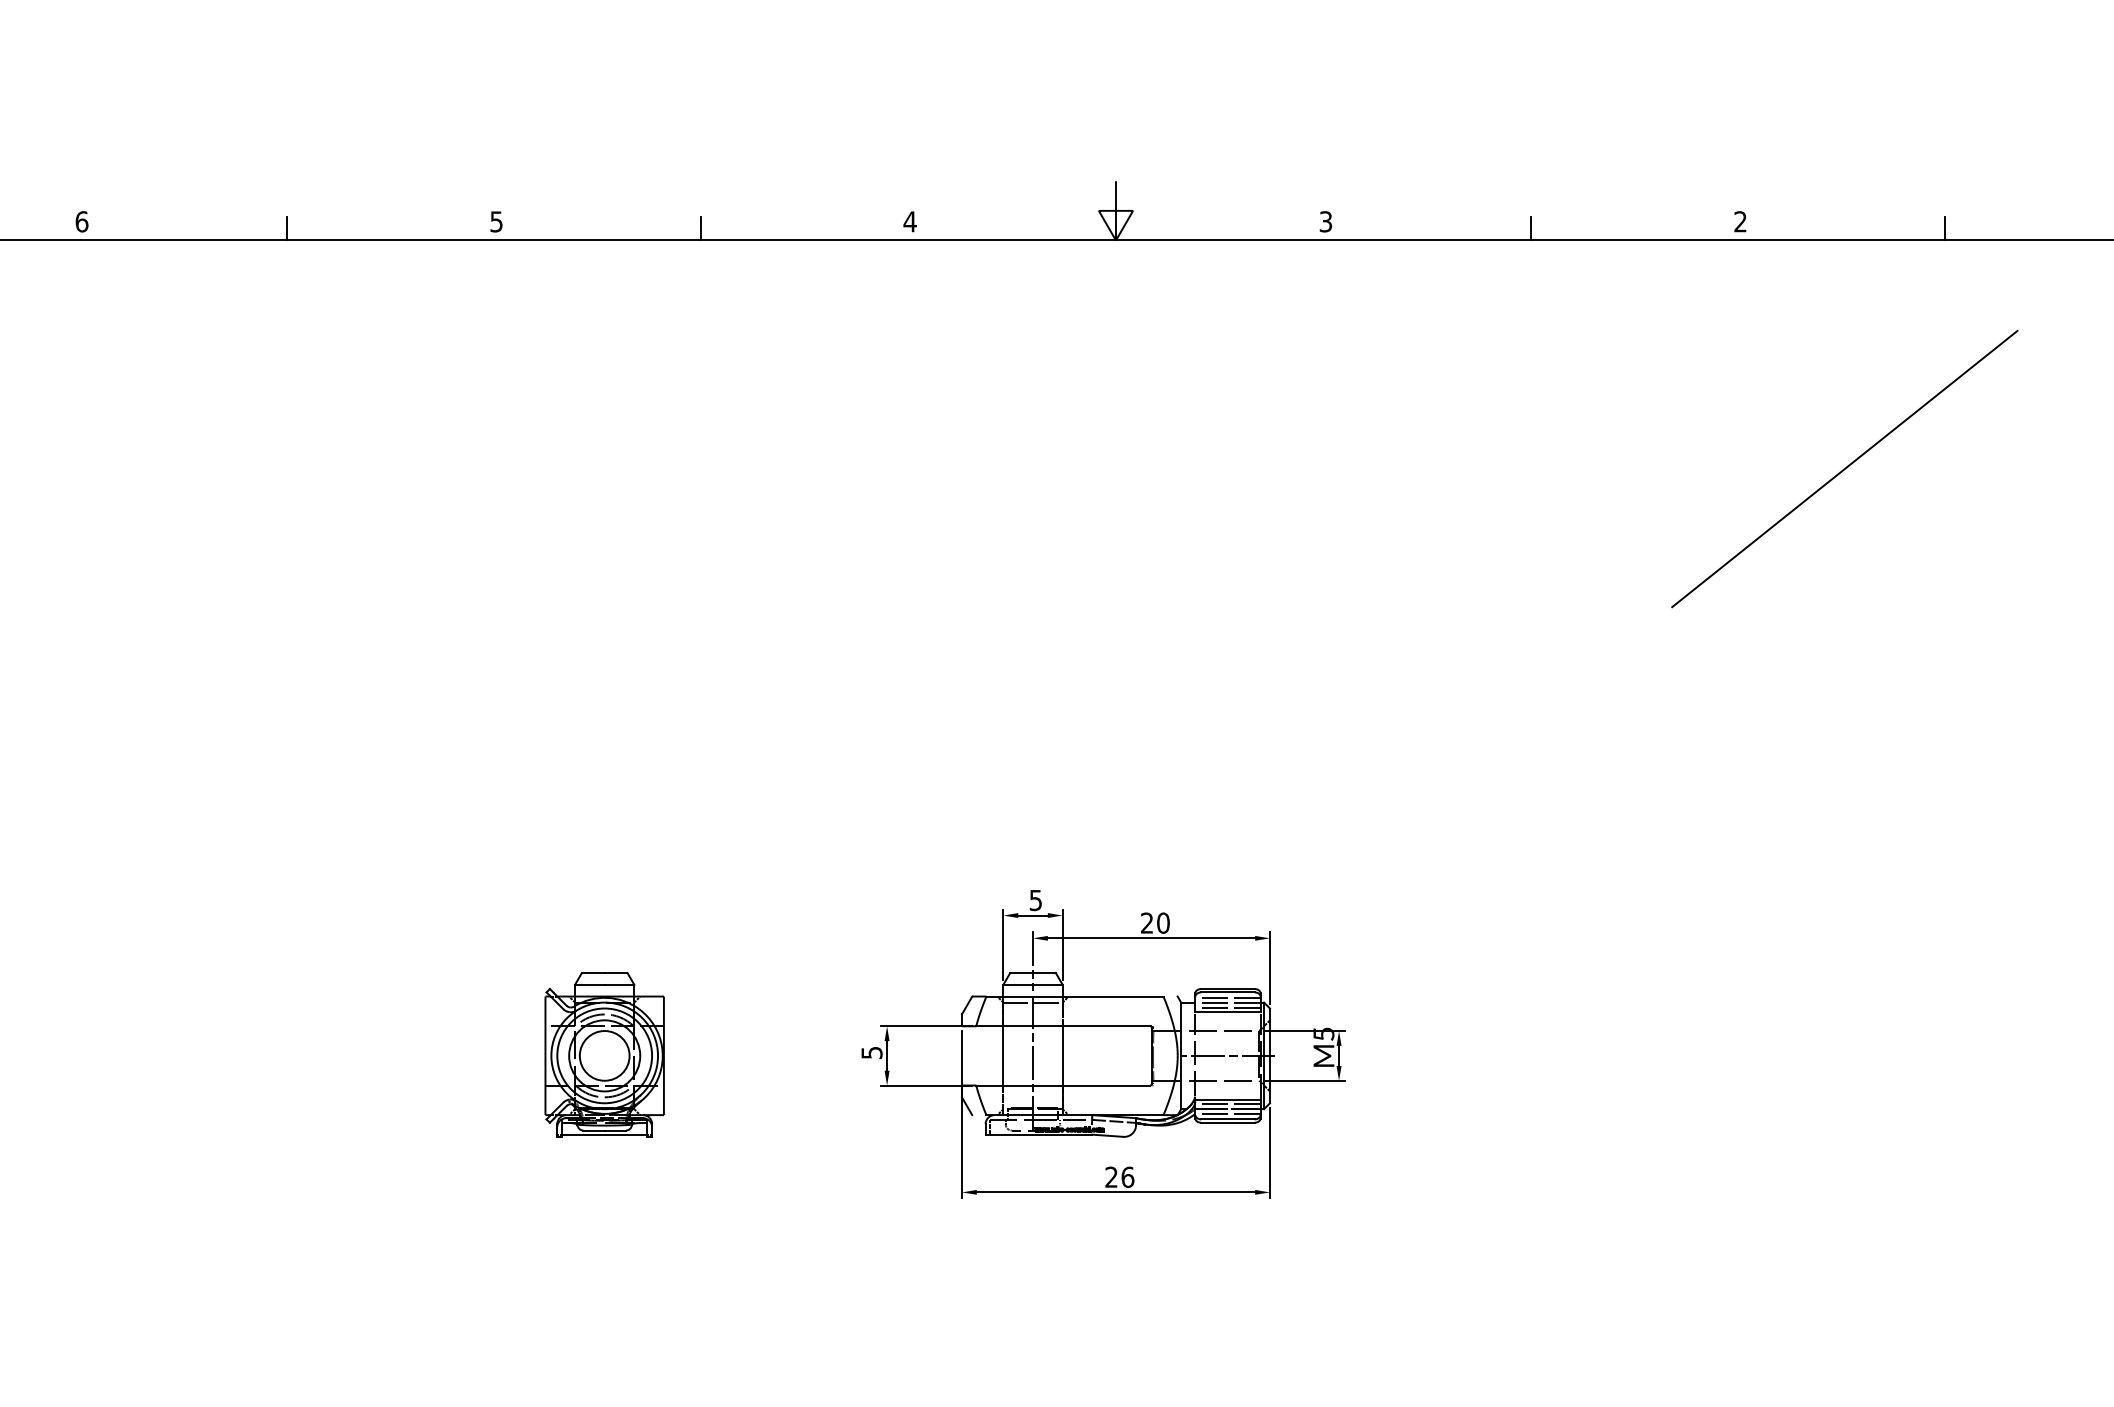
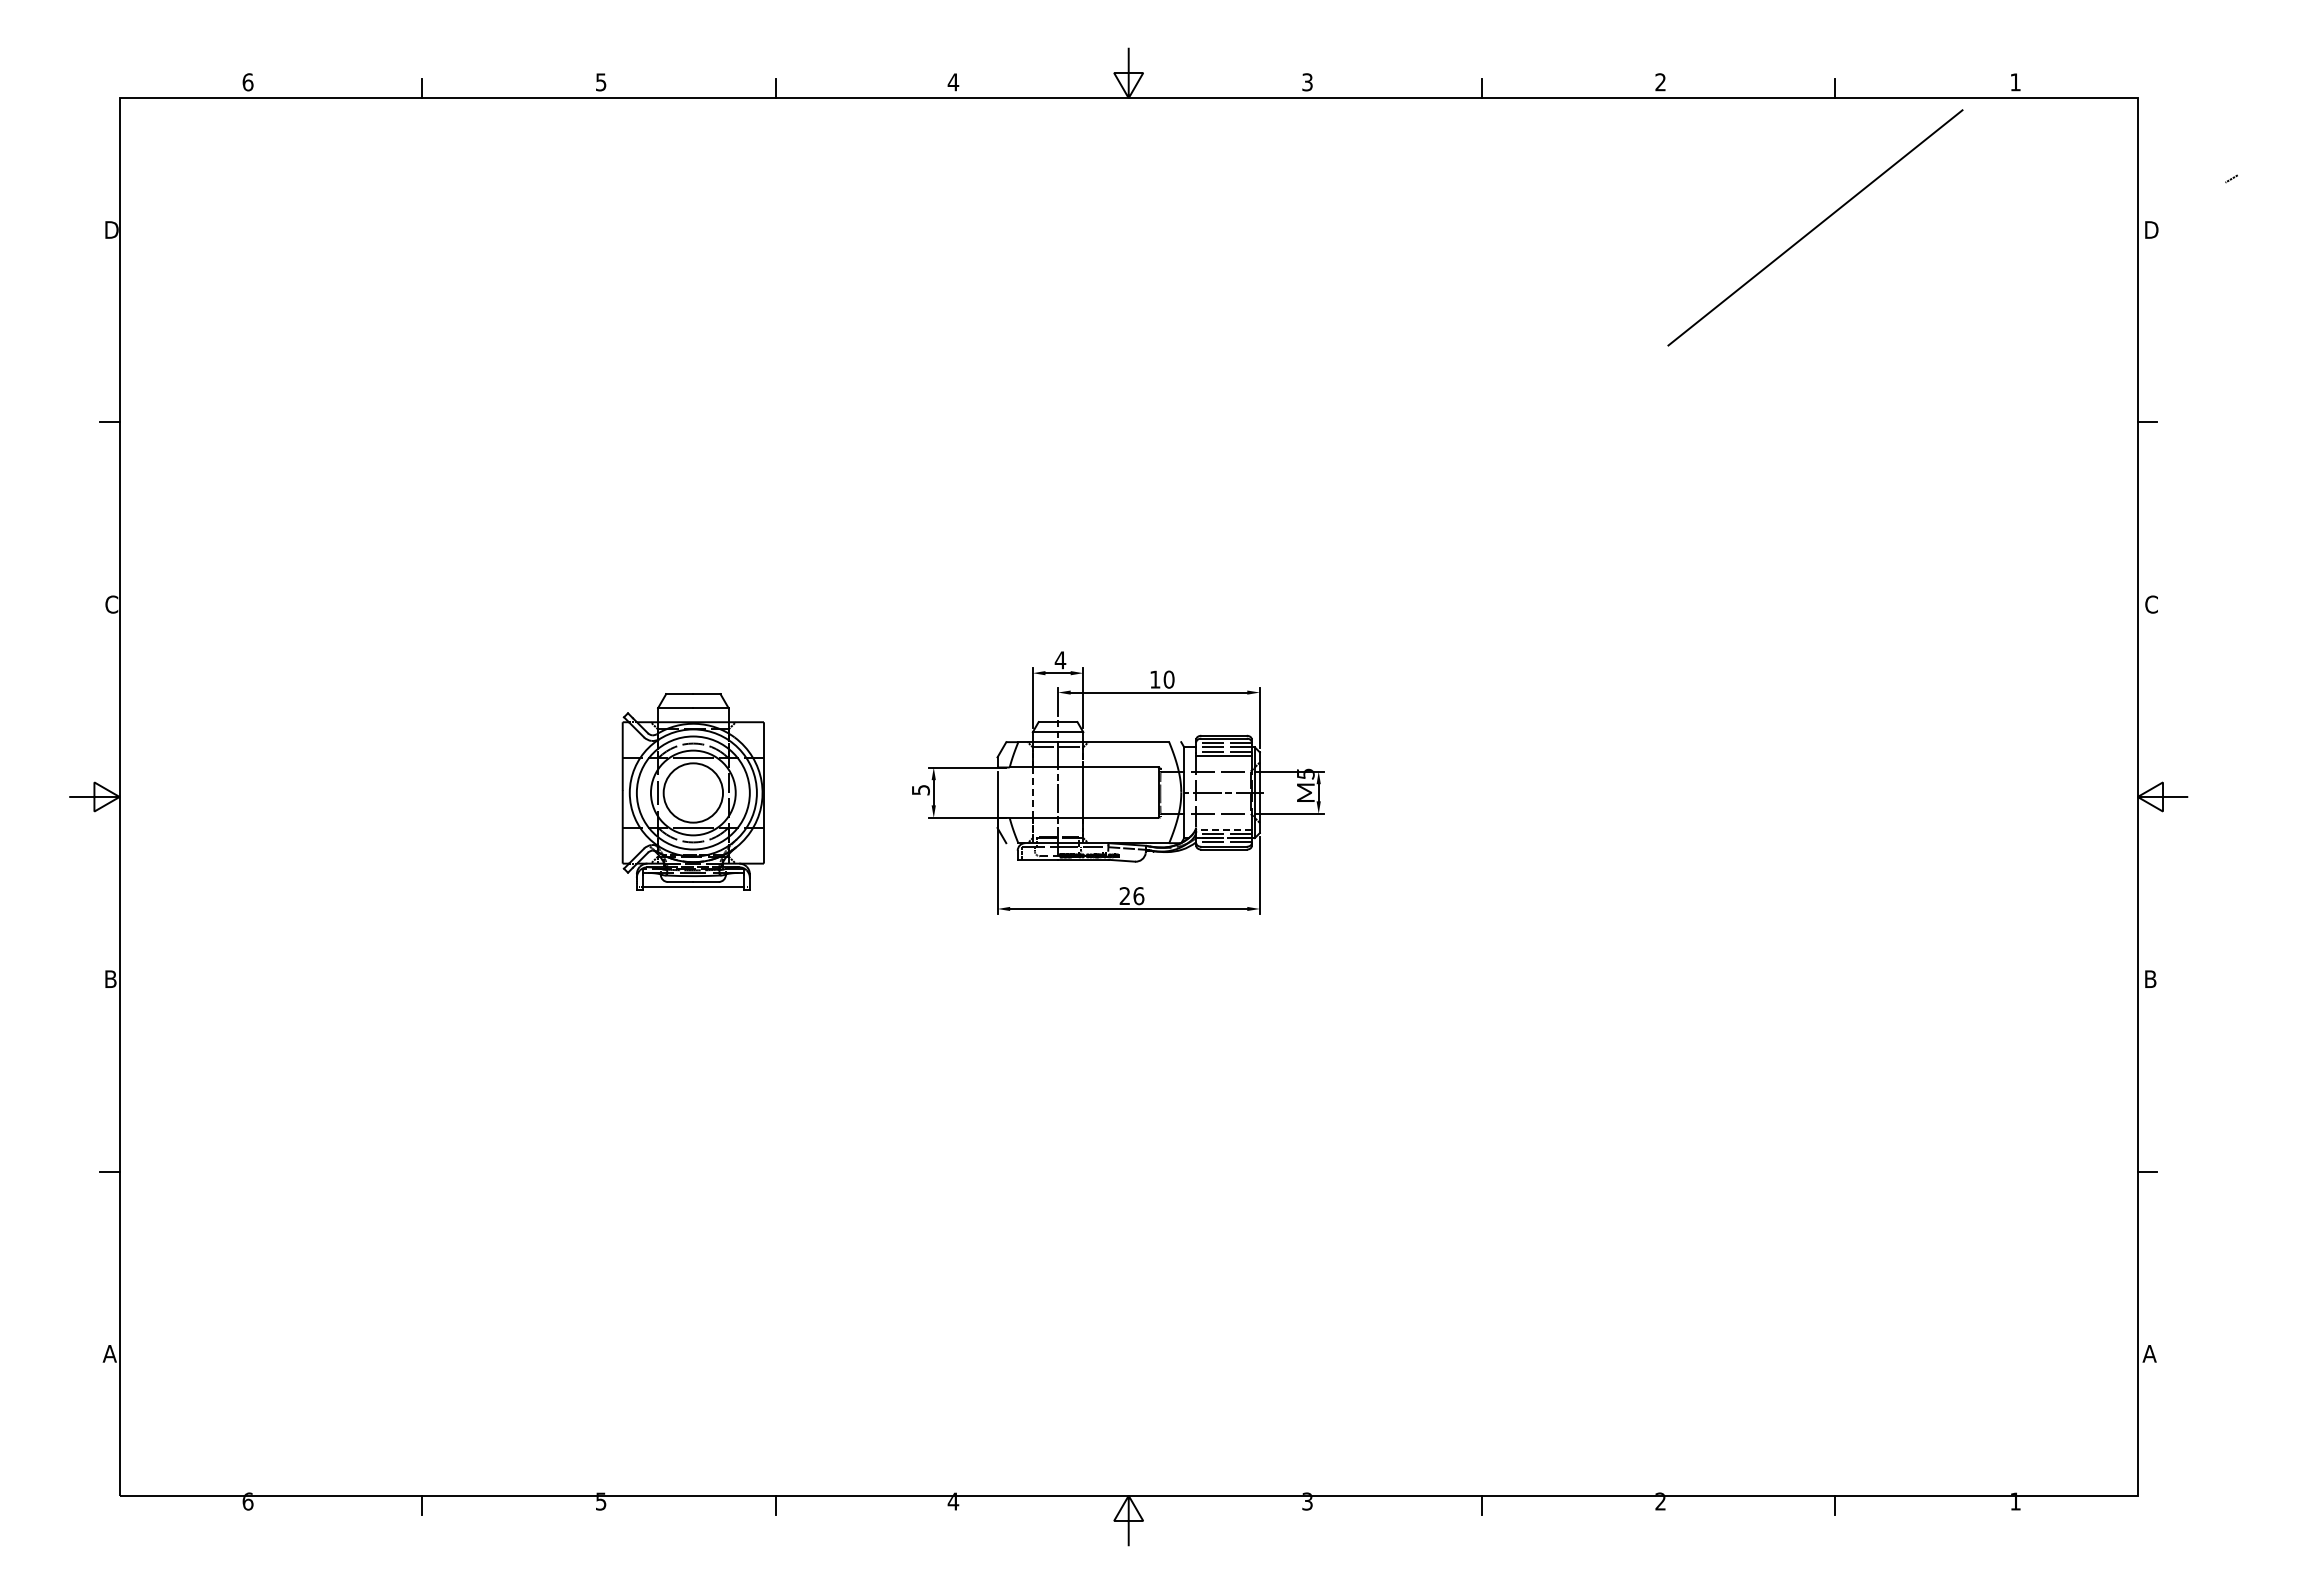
line: (1844, 468) -> (1815, 227), moved
text: (1035, 900) -> (1060, 660), 5 -> 4
text: (1147, 922) -> (1155, 679), 20 -> 10
part: (603, 1054) -> (692, 791), size x1.4
line: (1003, 1055) -> (1032, 792), solid -> dashed
line: (1227, 1099) -> (1223, 829), solid -> dashed

